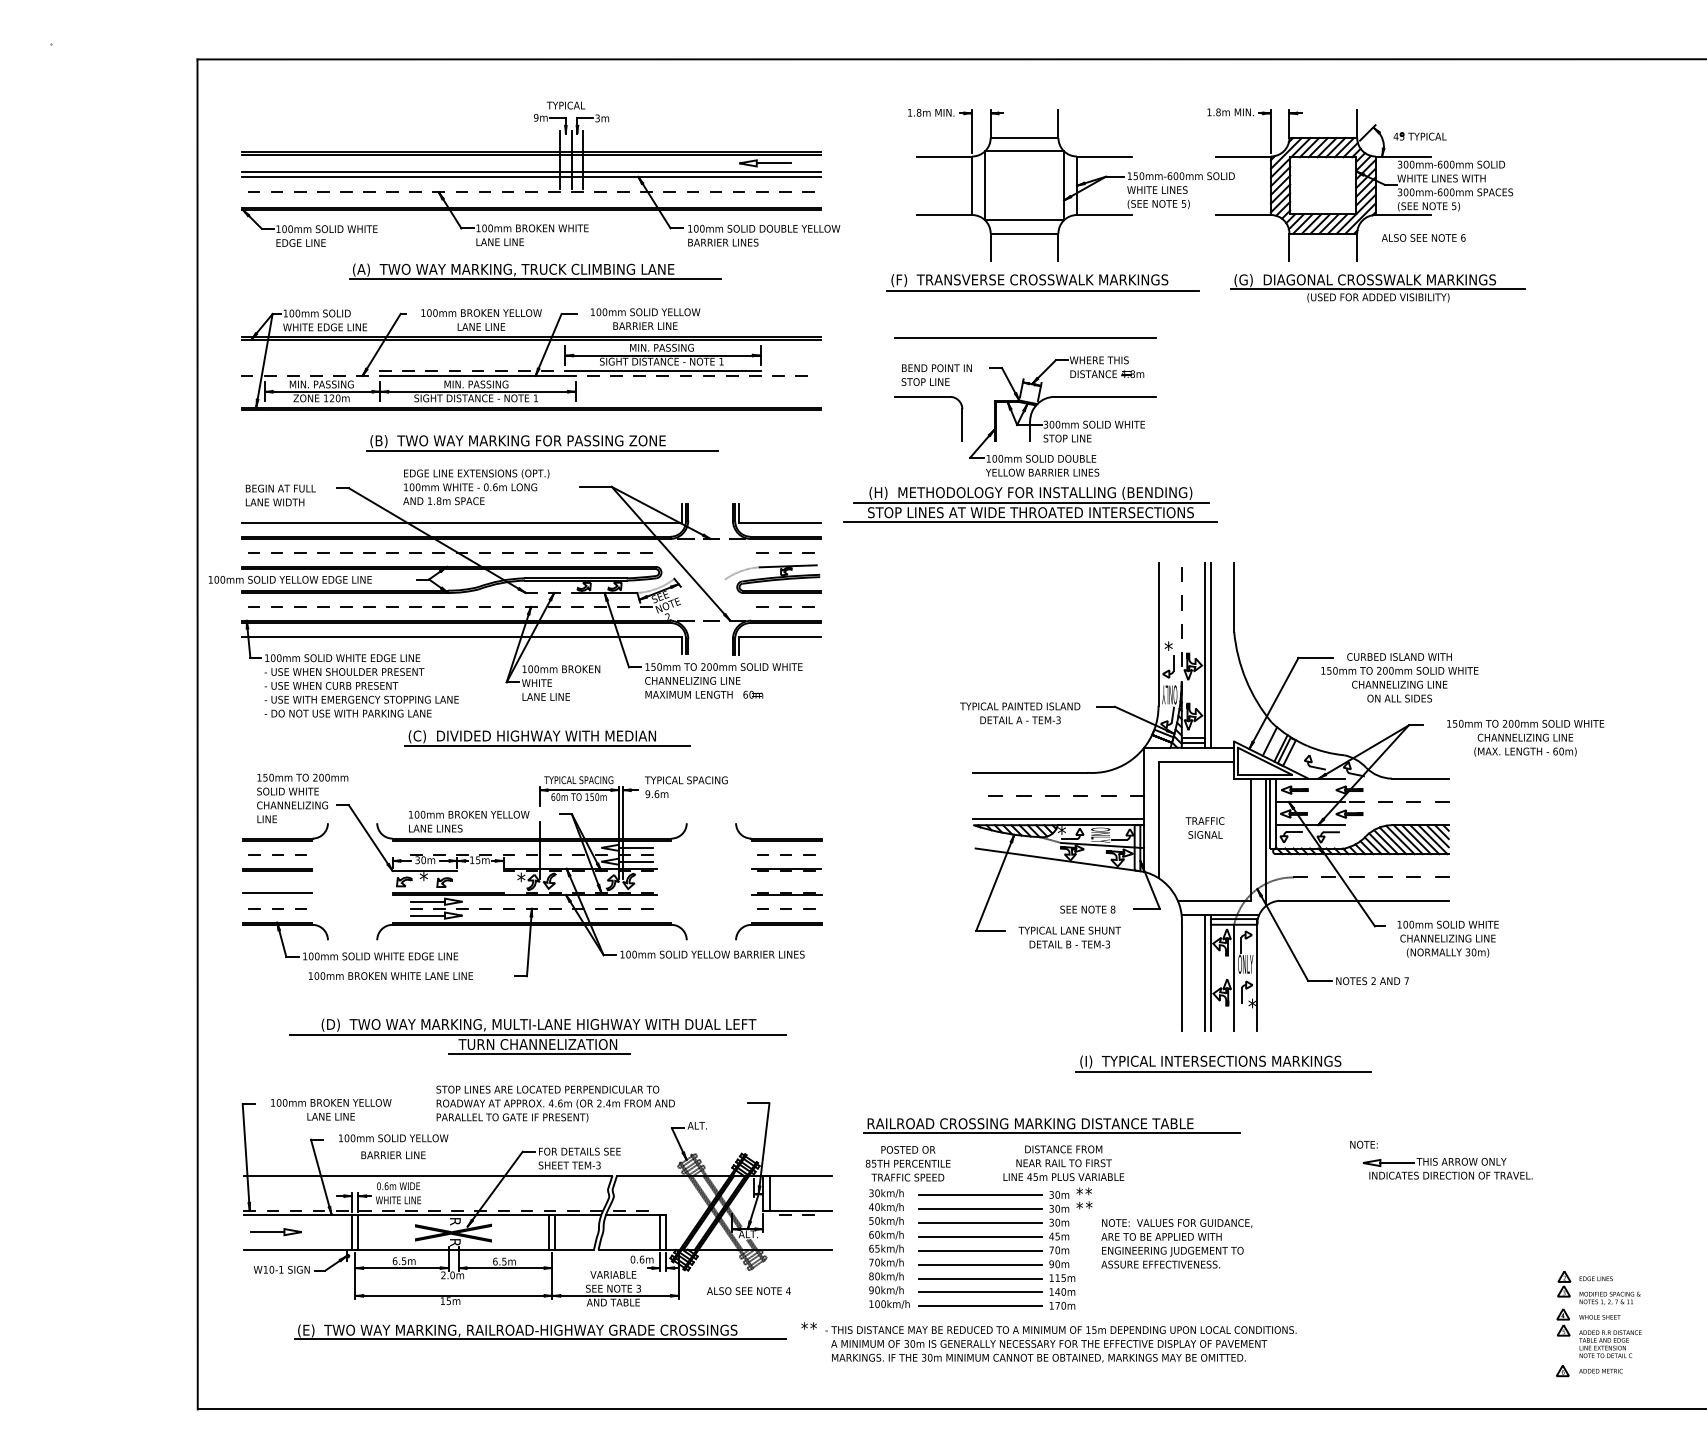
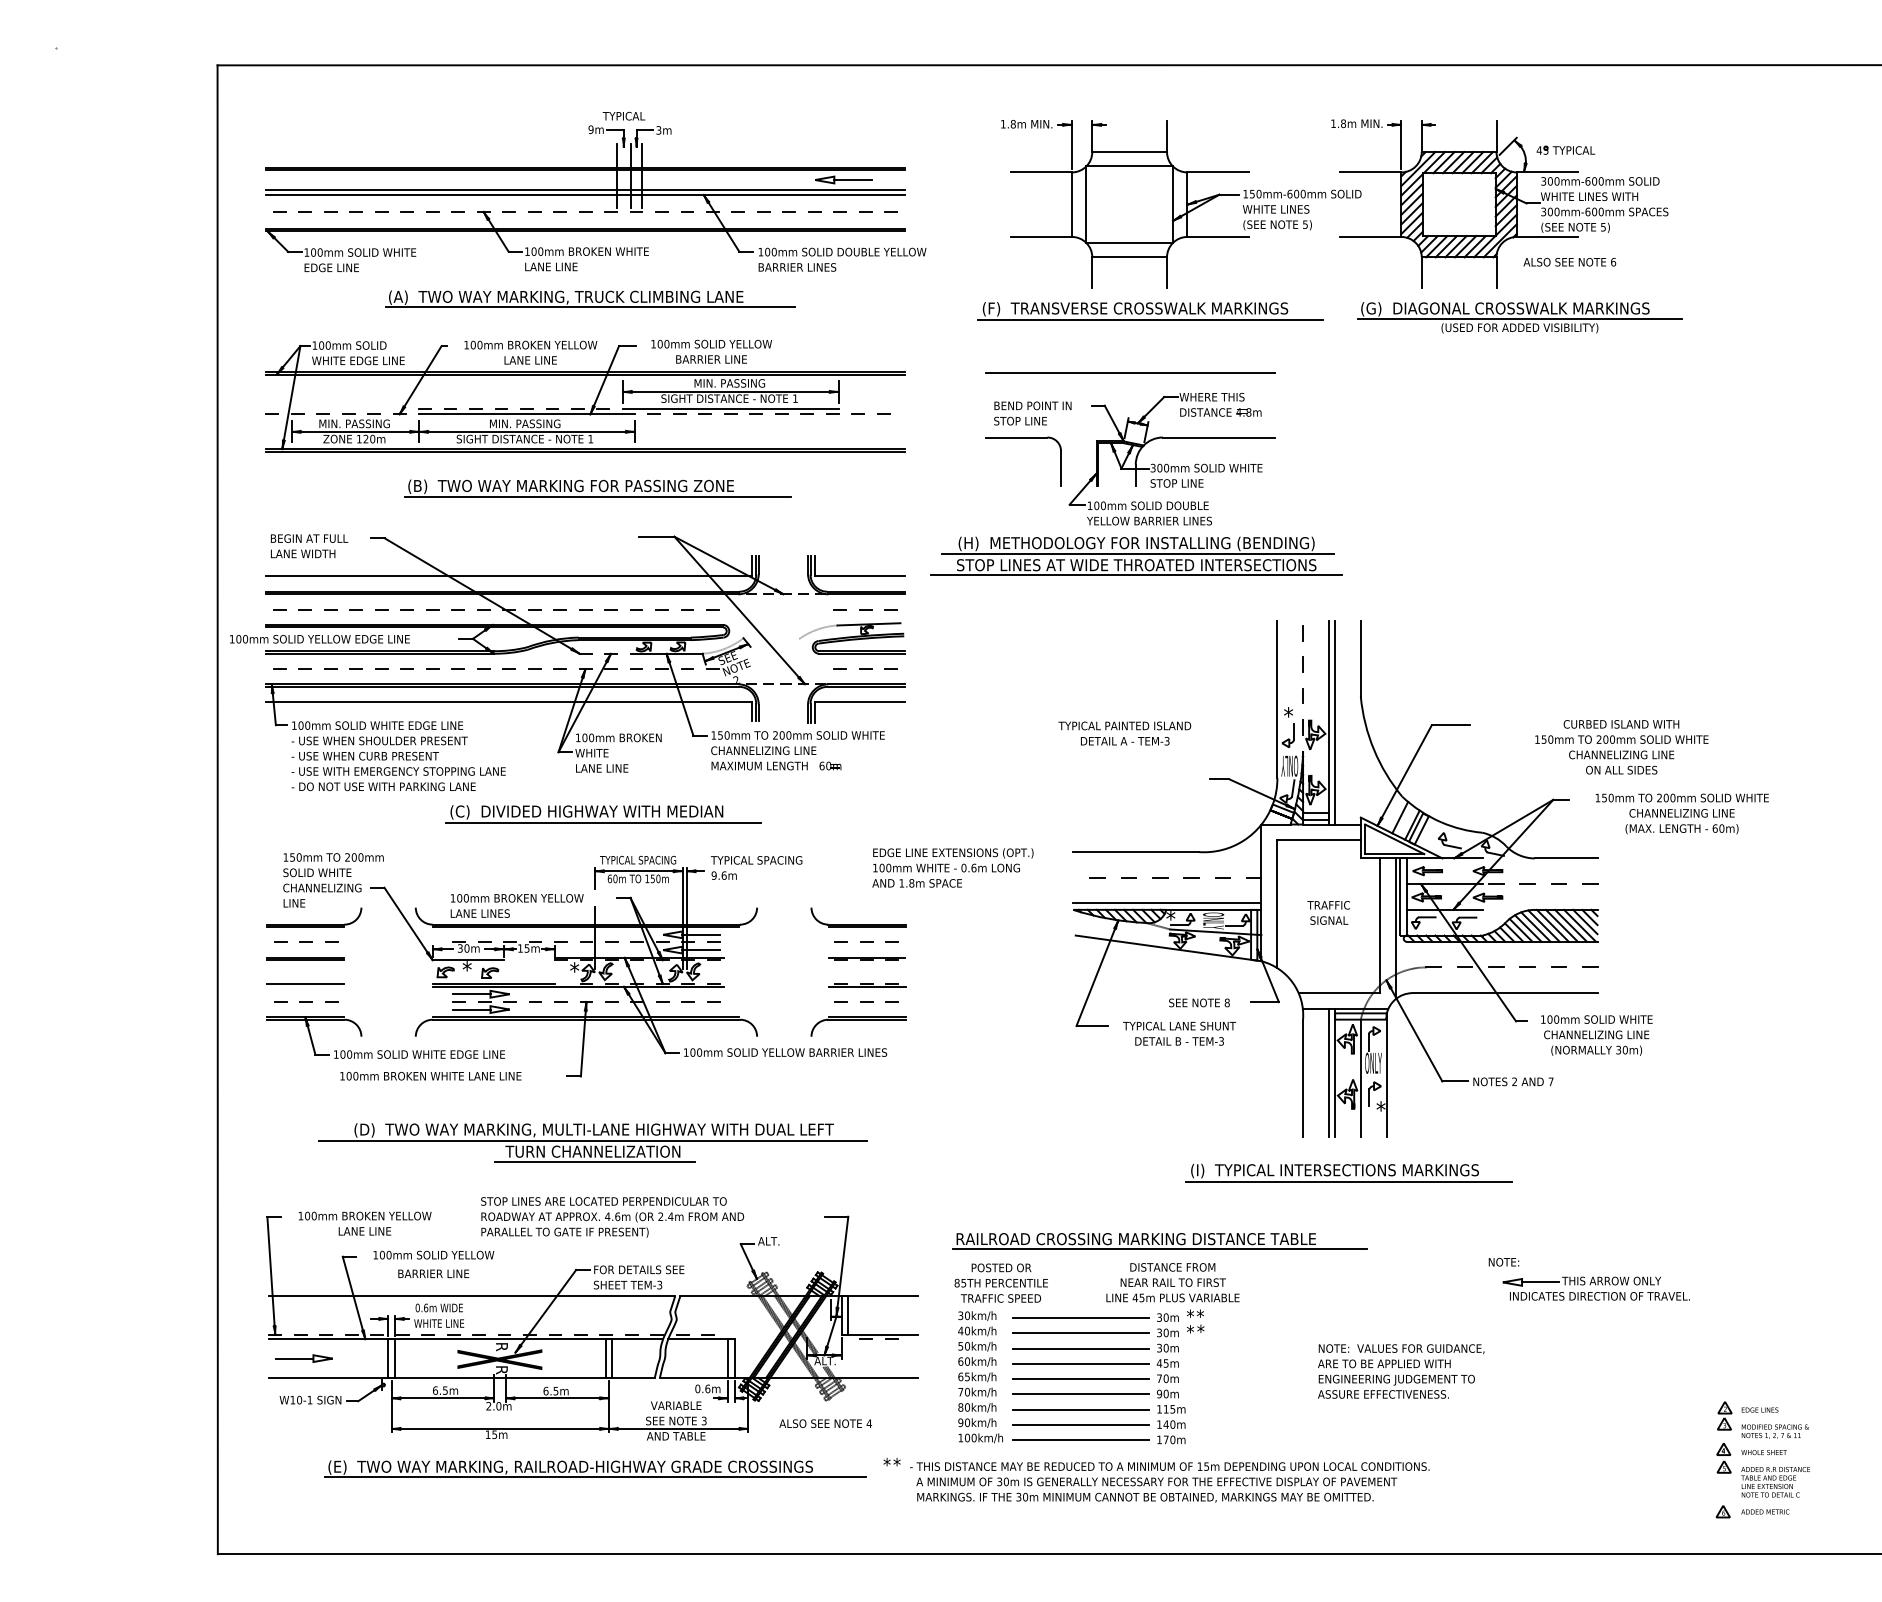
text: (476, 487) -> (953, 868), moved
text: (1399, 677) -> (1621, 746), moved
text: (1020, 713) -> (1125, 733), moved
text: (1176, 1243) -> (1400, 1371), moved

